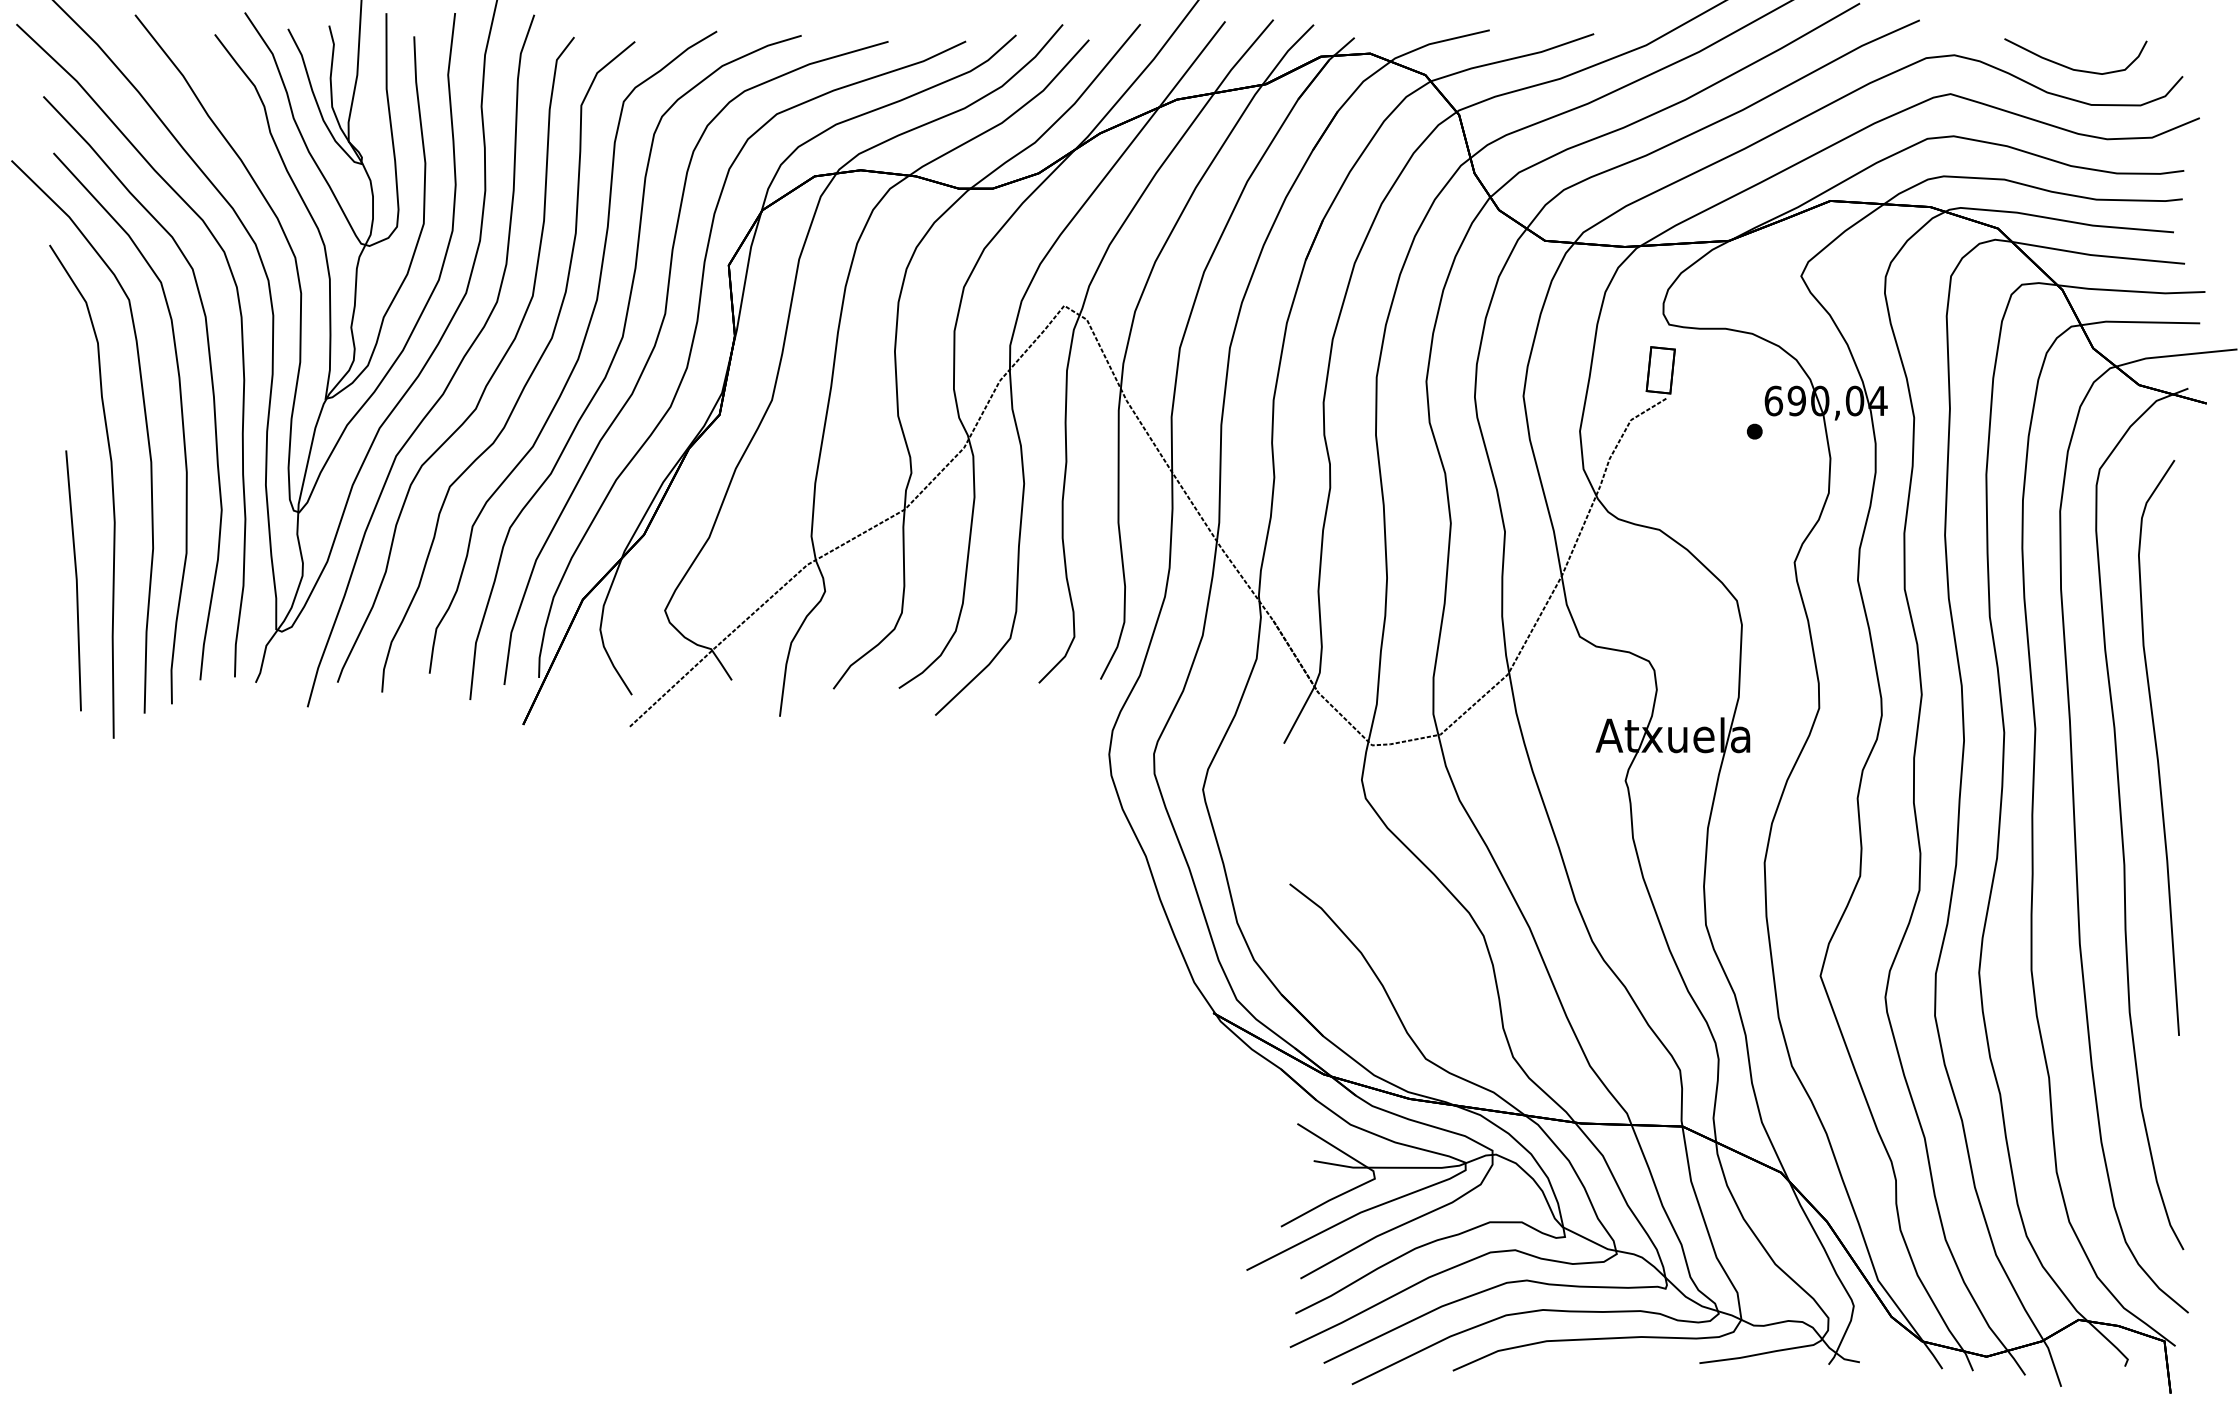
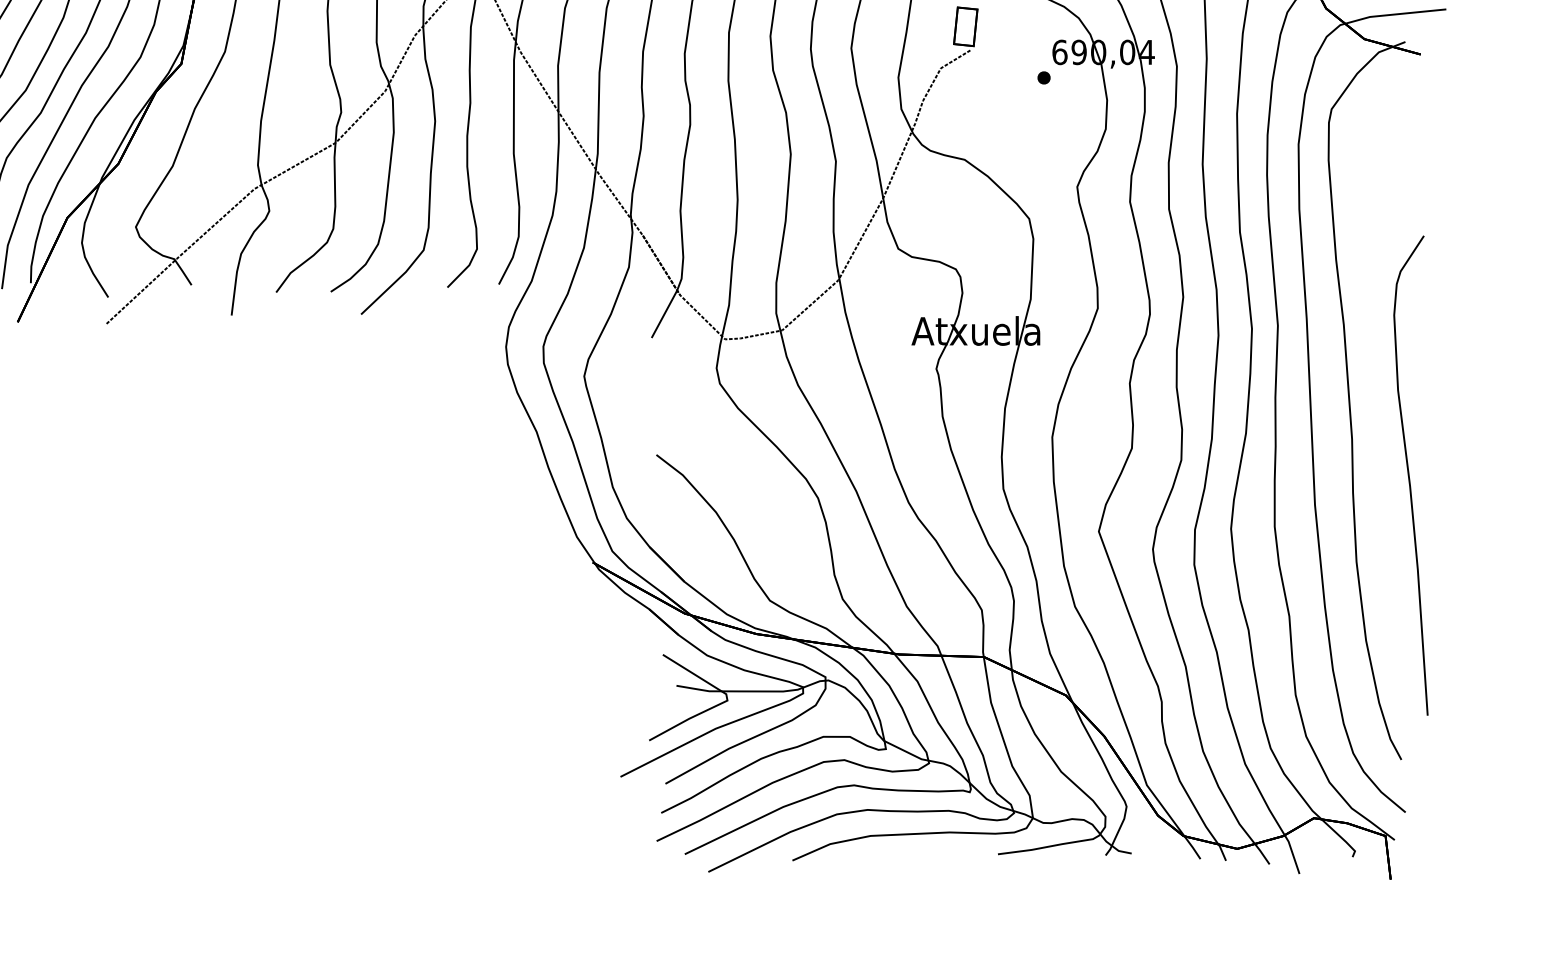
part: (2158, 747) -> (1410, 475), moved

